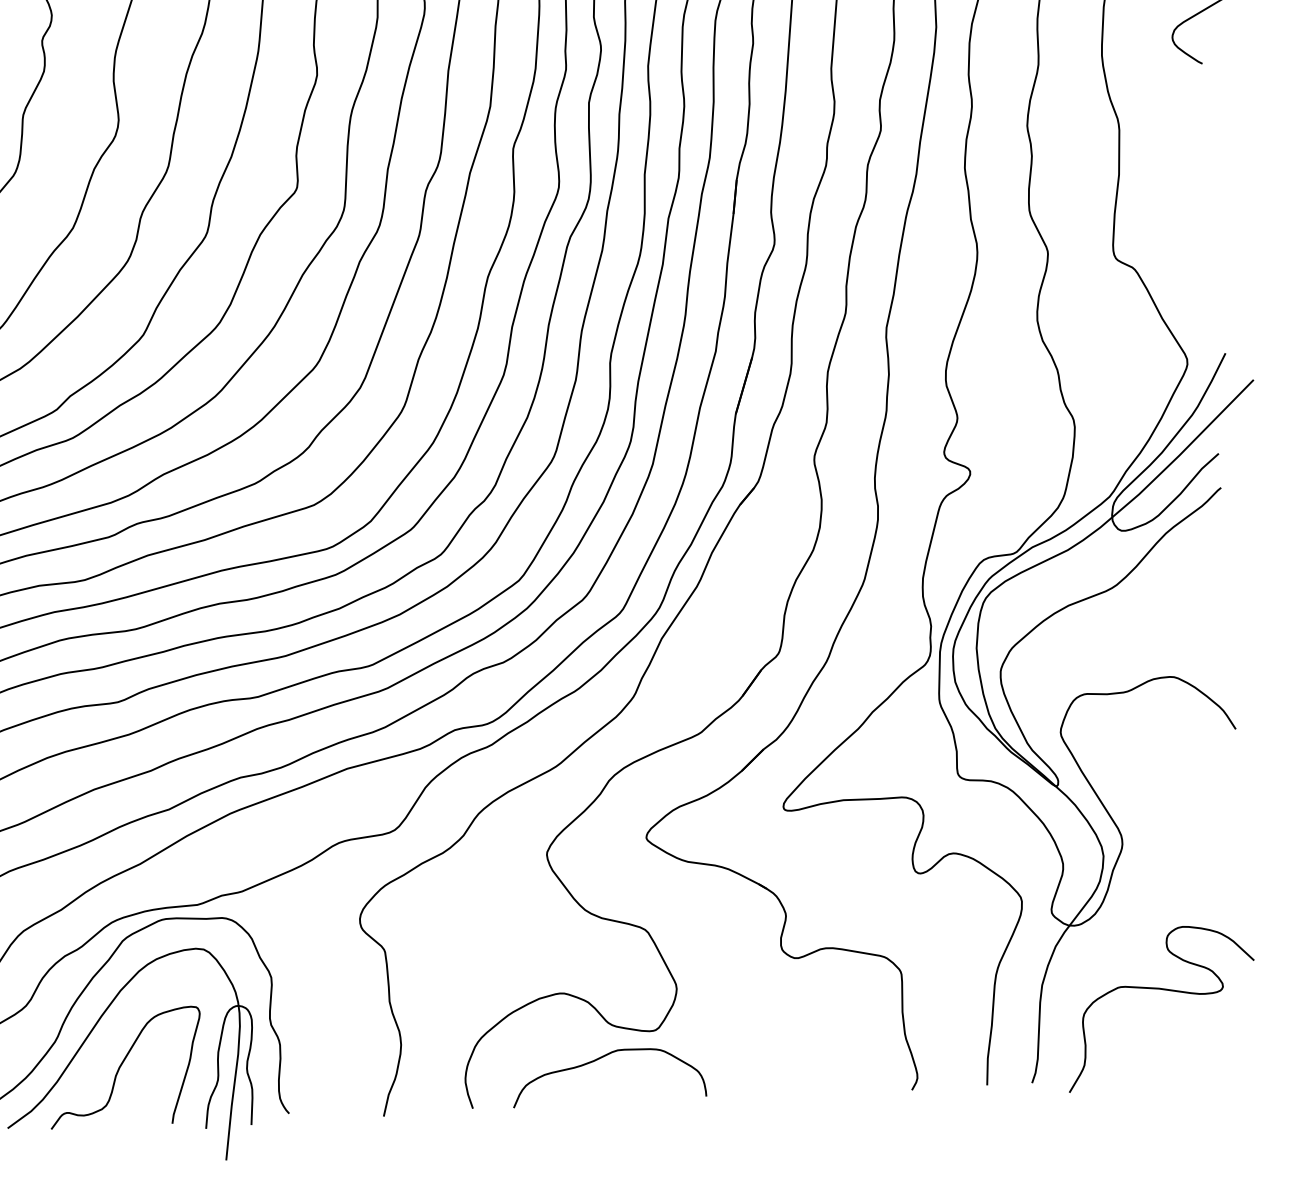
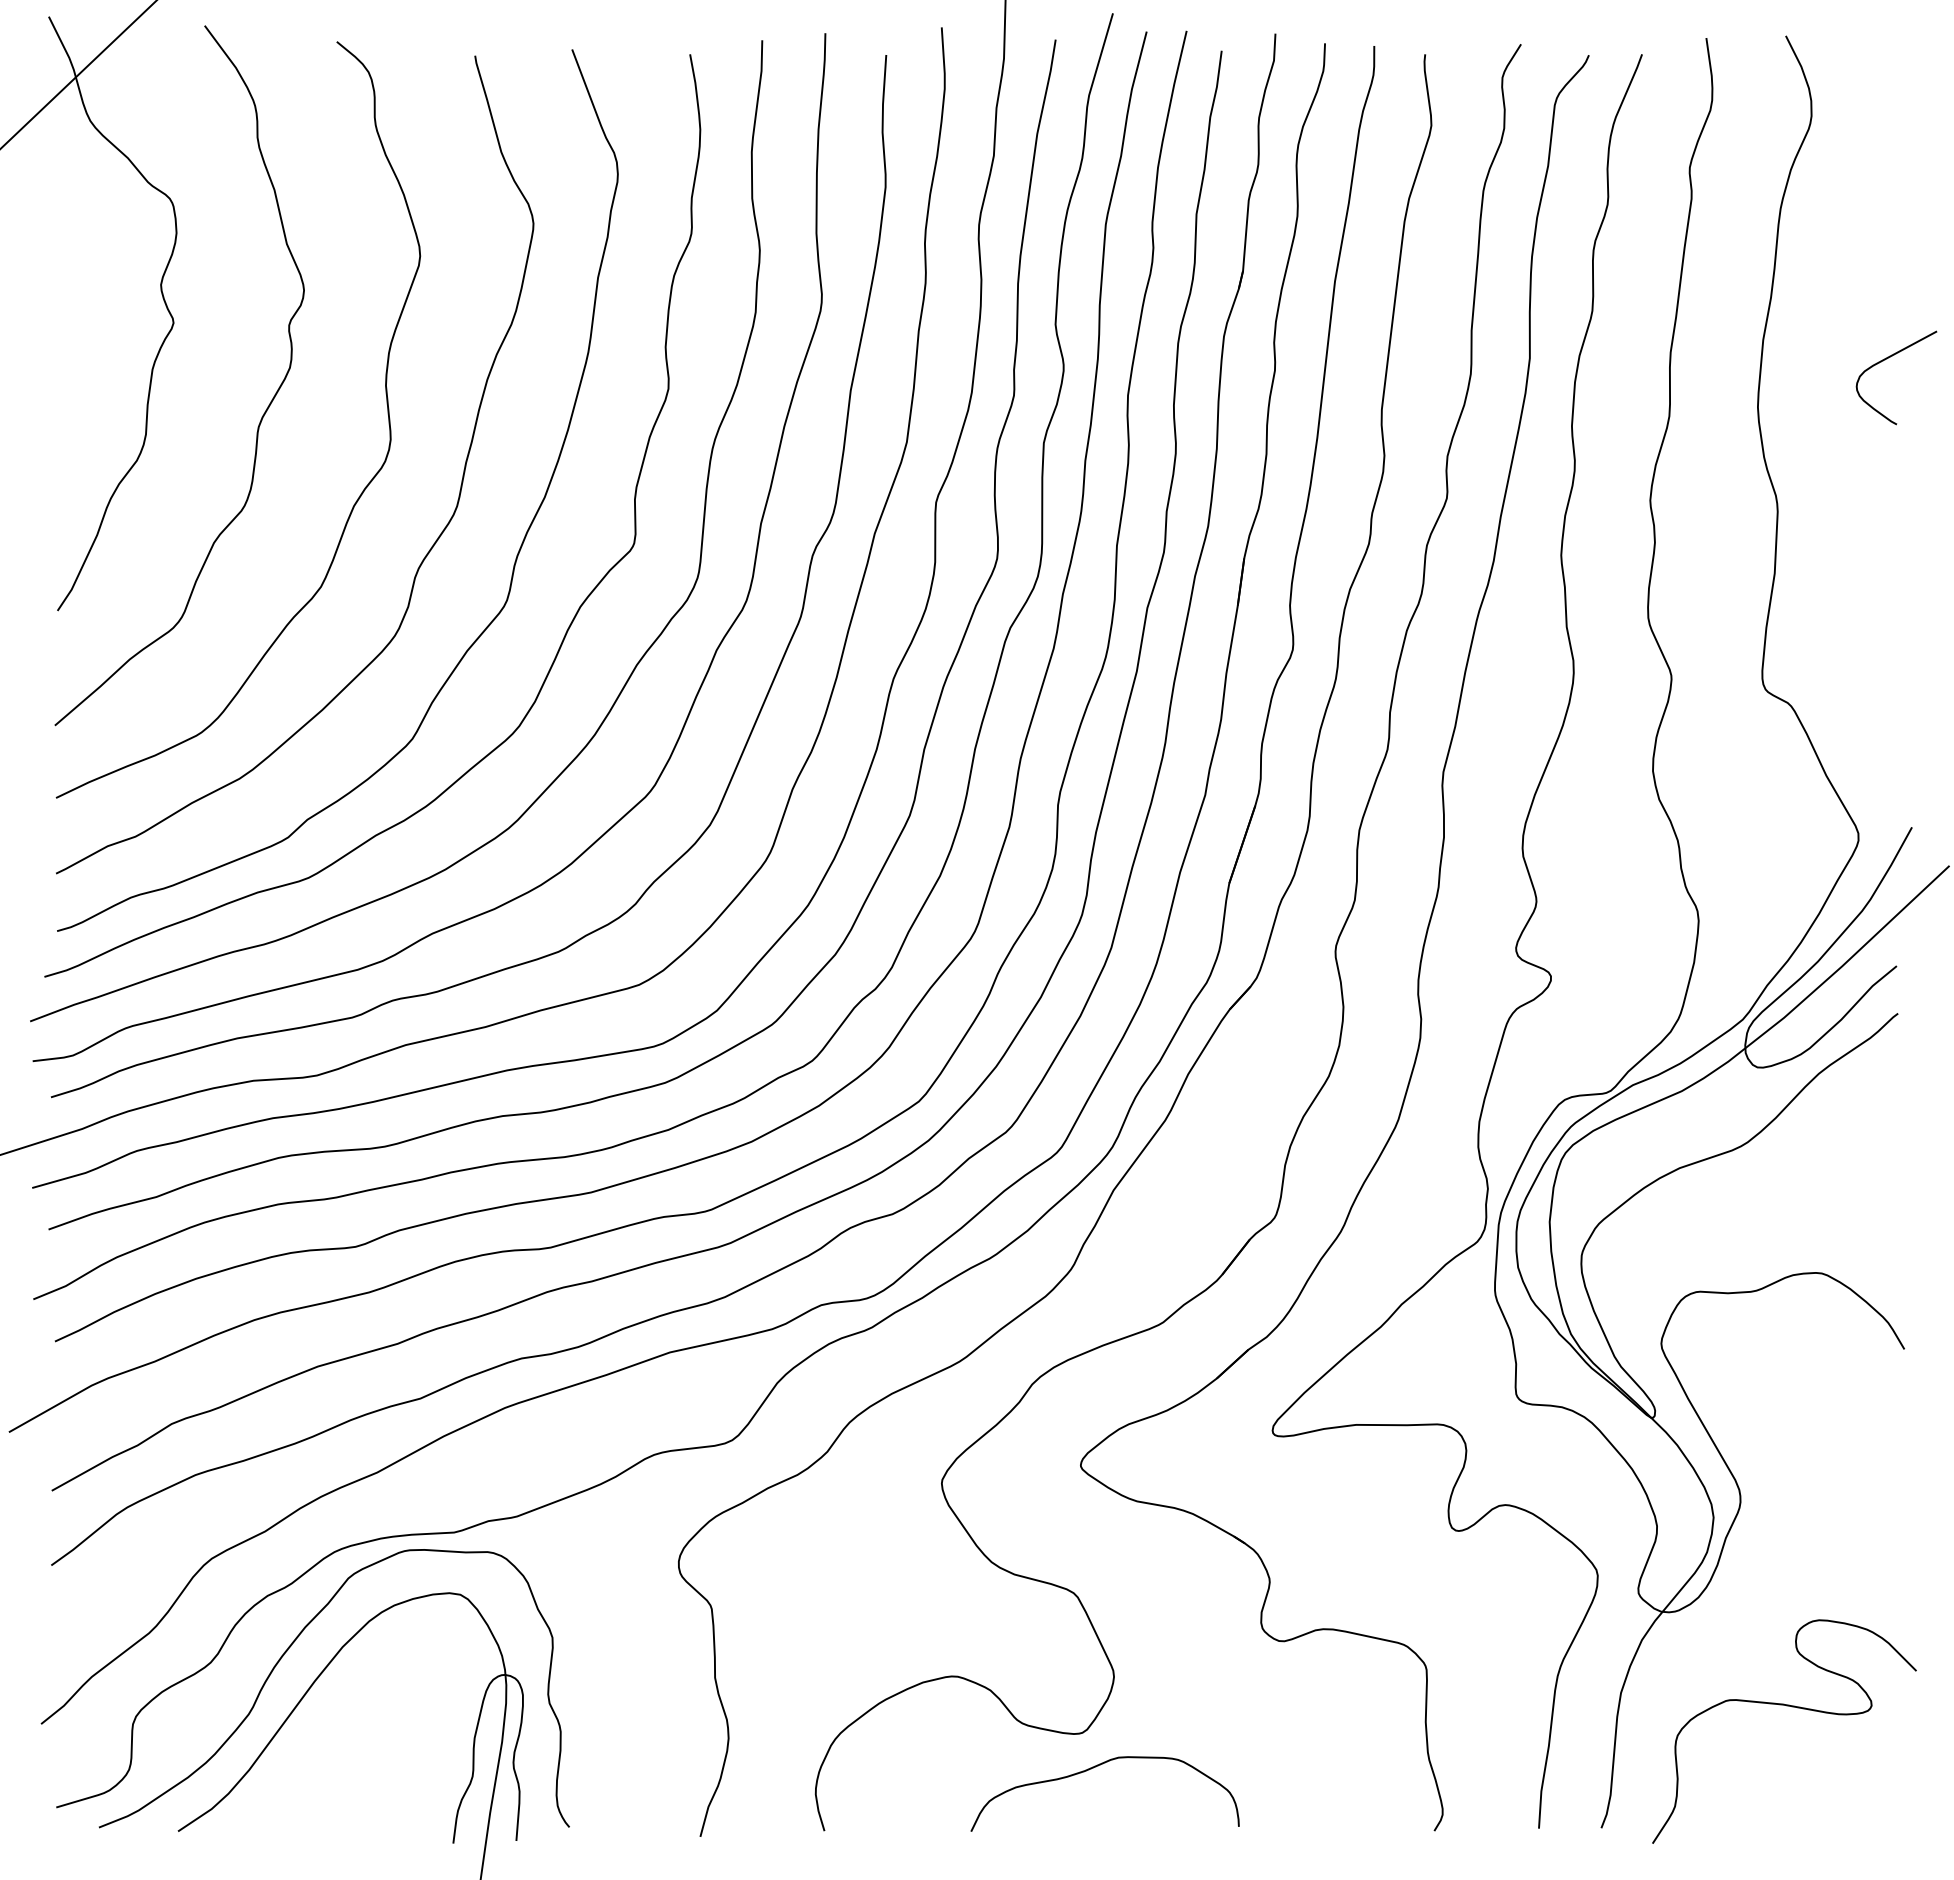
curve: (598, 1059) -> (1091, 1769), moved
curve: (121, 1066) -> (339, 1751), removed

